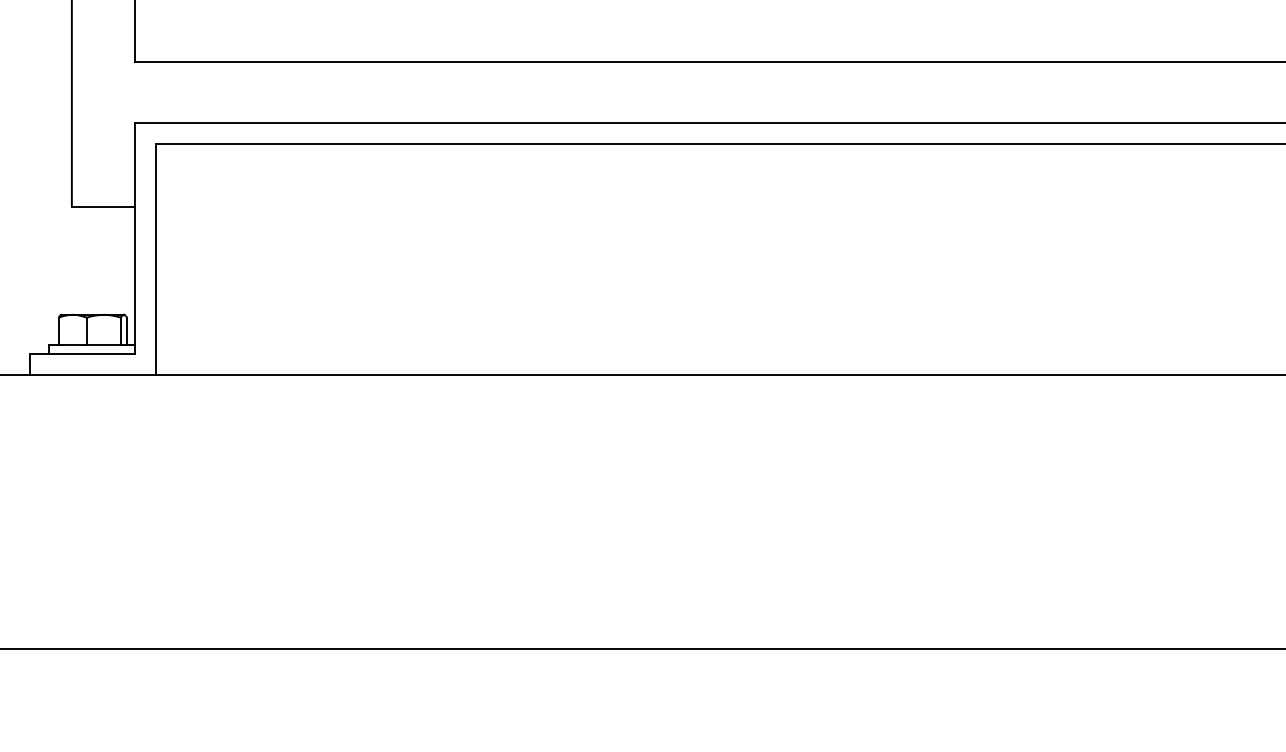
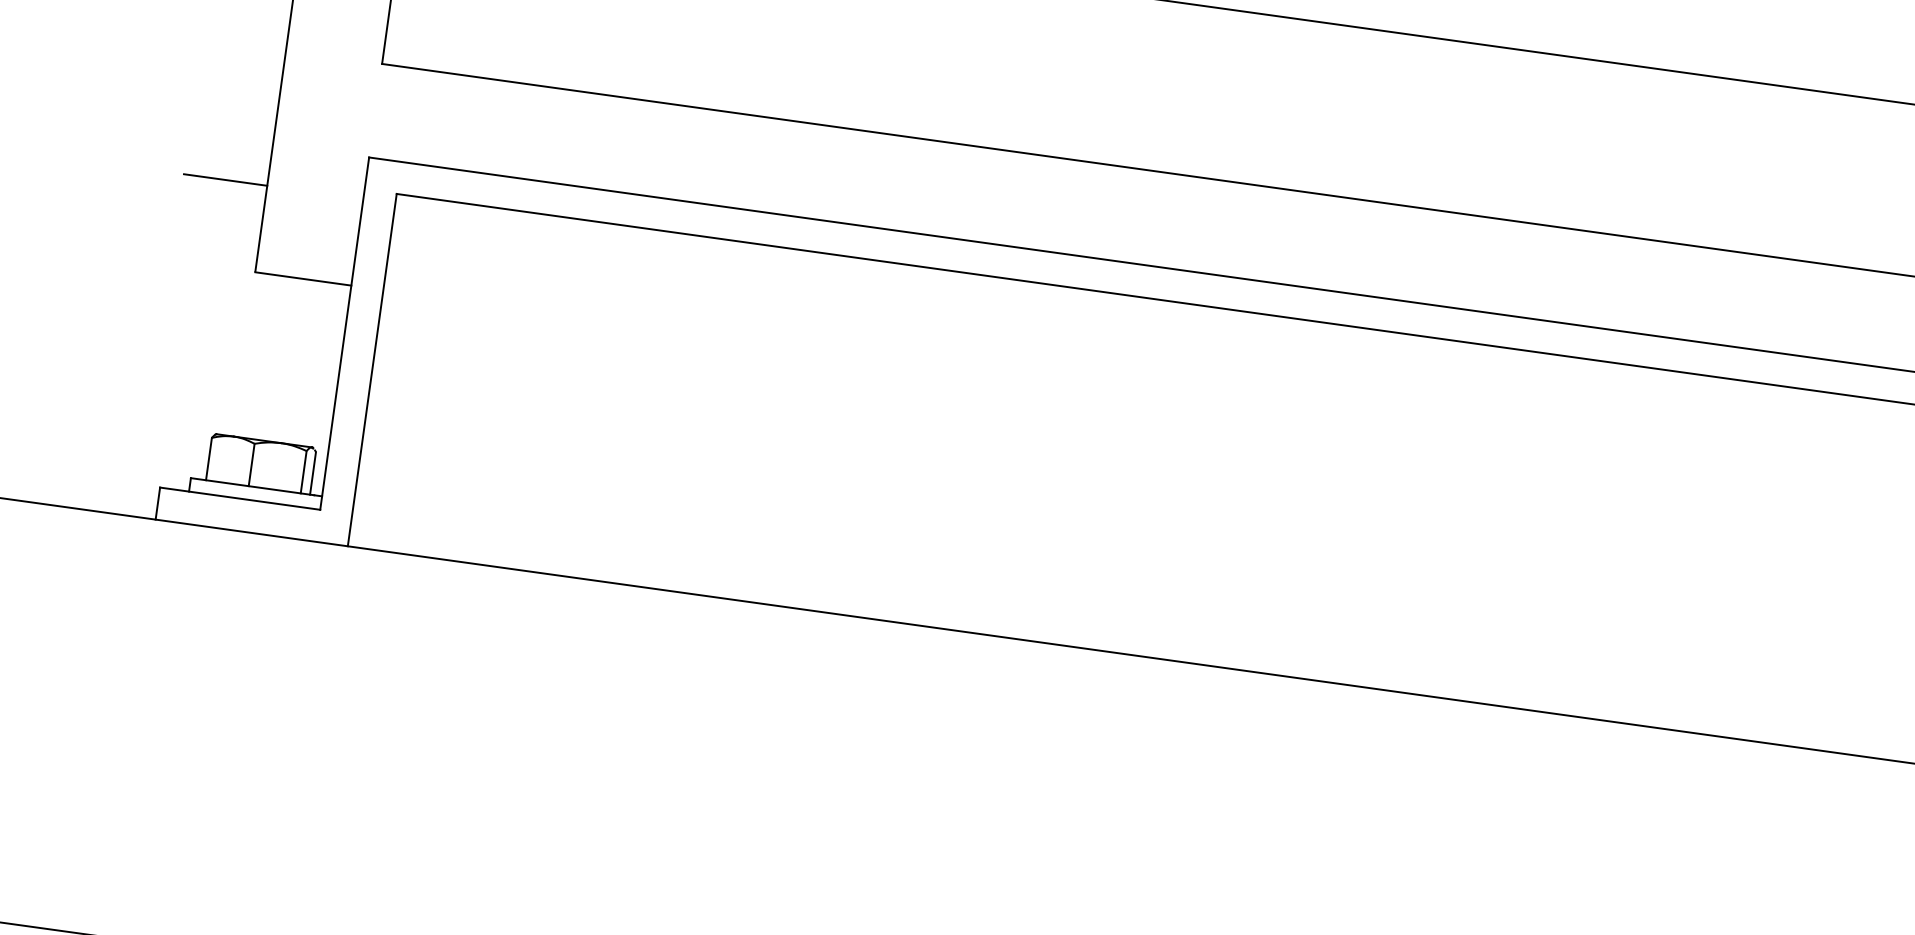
line: (44, 150) -> (225, 180), added

